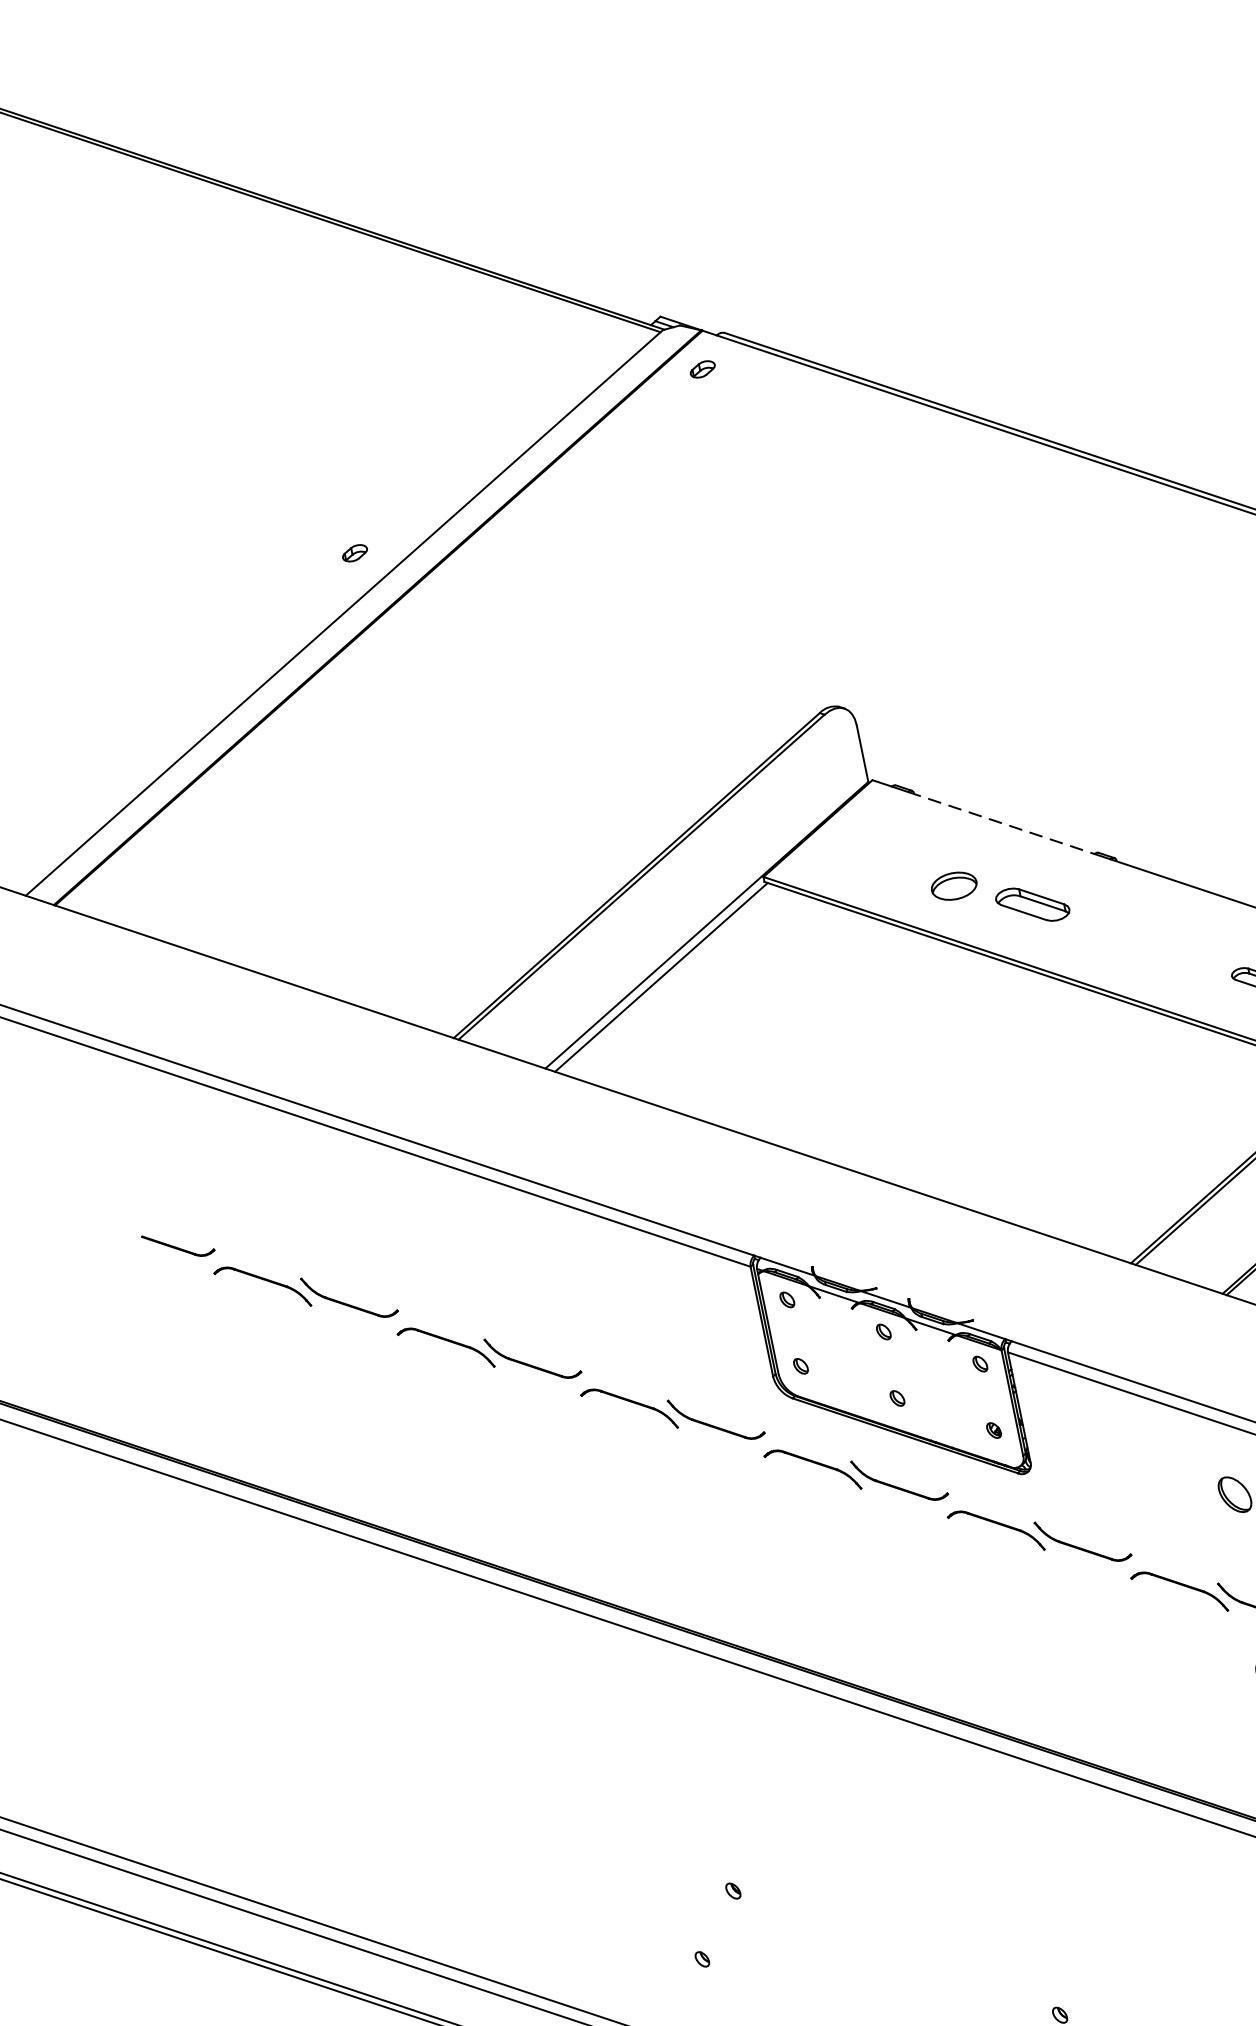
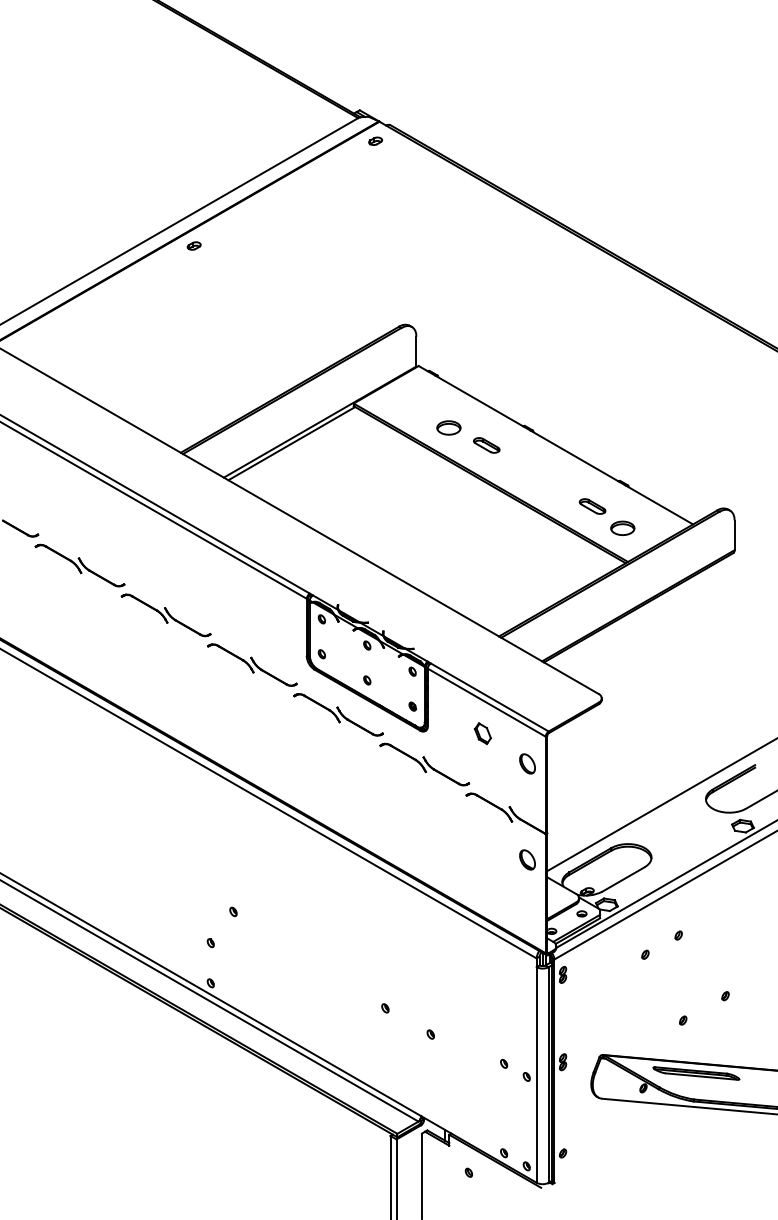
part: (353, 552) -> (193, 245), moved
line: (1001, 822) -> (479, 400), dashed -> solid
part: (1032, 904) -> (486, 445), size x0.71
part: (1137, 1454) -> (482, 733), added

